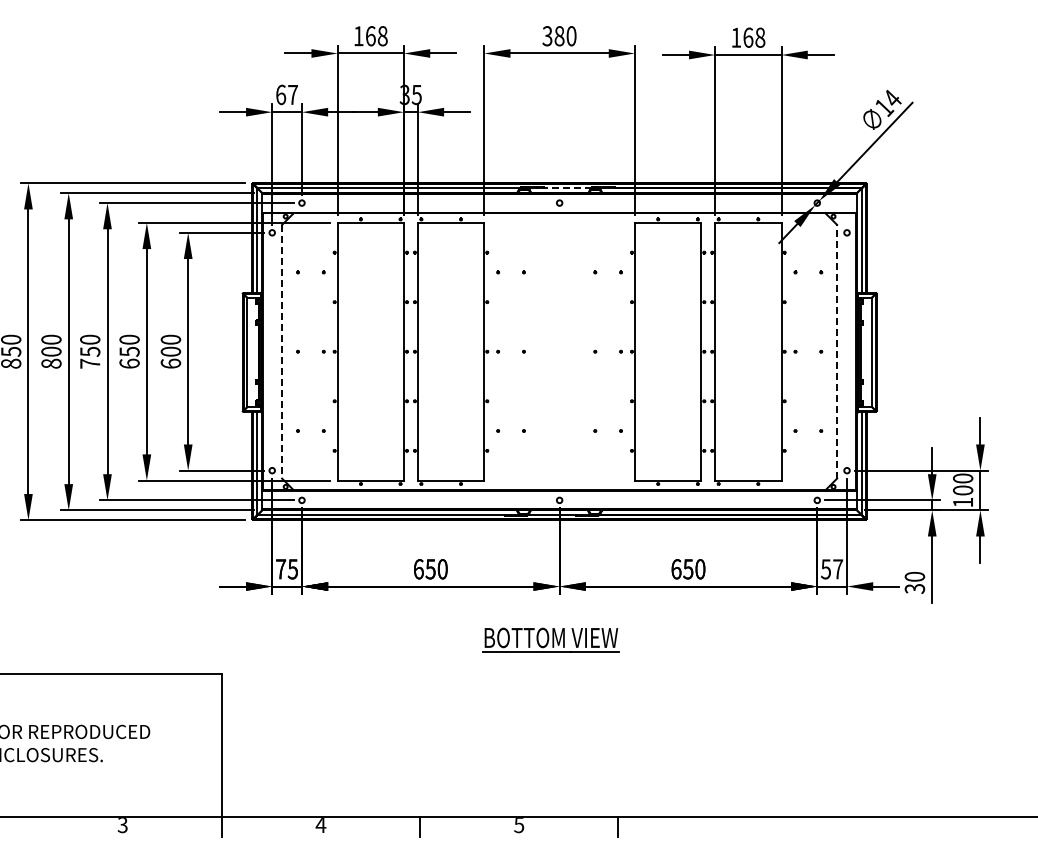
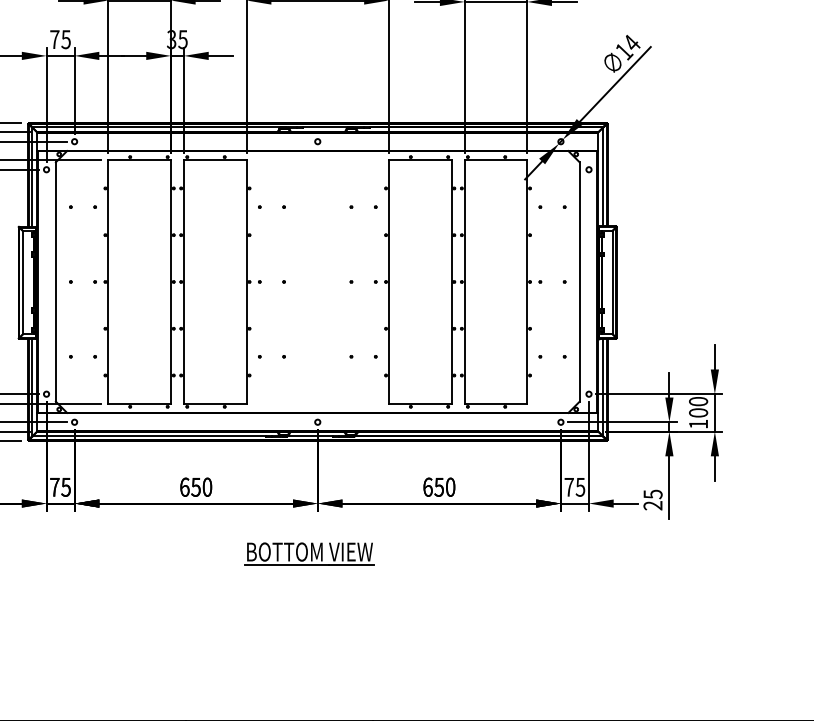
text: (286, 94) -> (60, 39), 67 -> 75
line: (567, 188) -> (325, 127), dashed -> solid
line: (282, 351) -> (56, 281), dashed -> solid
line: (837, 351) -> (579, 281), dashed -> solid
text: (832, 569) -> (575, 487), 57 -> 75
text: (914, 582) -> (652, 499), 30 -> 25

